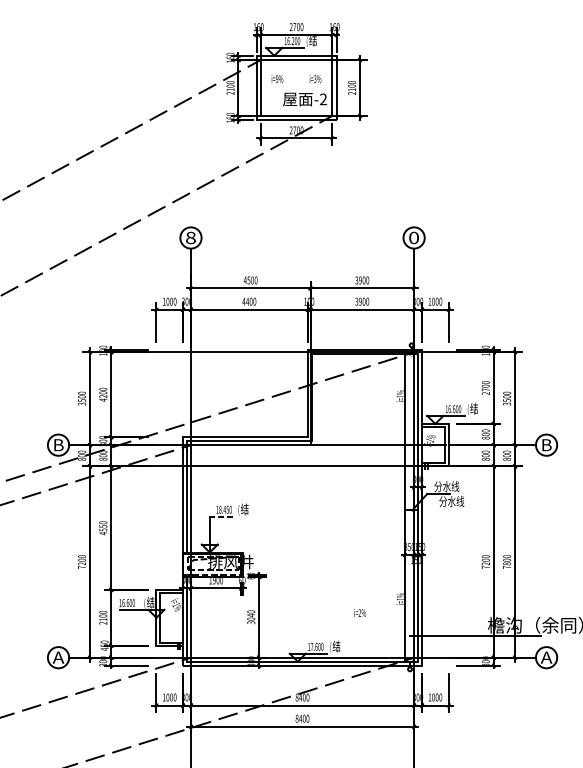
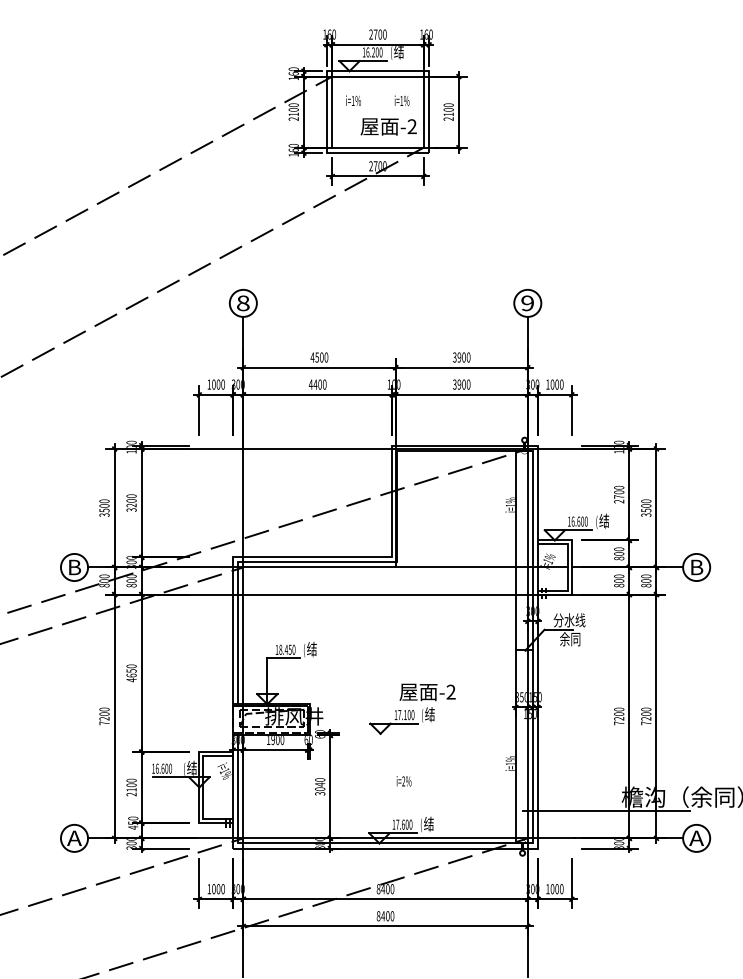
text: (276, 78) -> (352, 100), i=9% -> i=1%
text: (315, 78) -> (401, 100), i=3% -> i=1%
text: (413, 238) -> (527, 303), 0 -> 9
text: (103, 400) -> (131, 510), 4200 -> 3200
text: (451, 501) -> (575, 639), 分水线 -> 余同
line: (223, 516) -> (284, 658), dashed -> solid
text: (103, 529) -> (131, 675), 4550 -> 4650
part: (323, 555) -> (412, 708), added
text: (507, 563) -> (646, 718), 7800 -> 7200
text: (359, 613) -> (403, 781), moved

